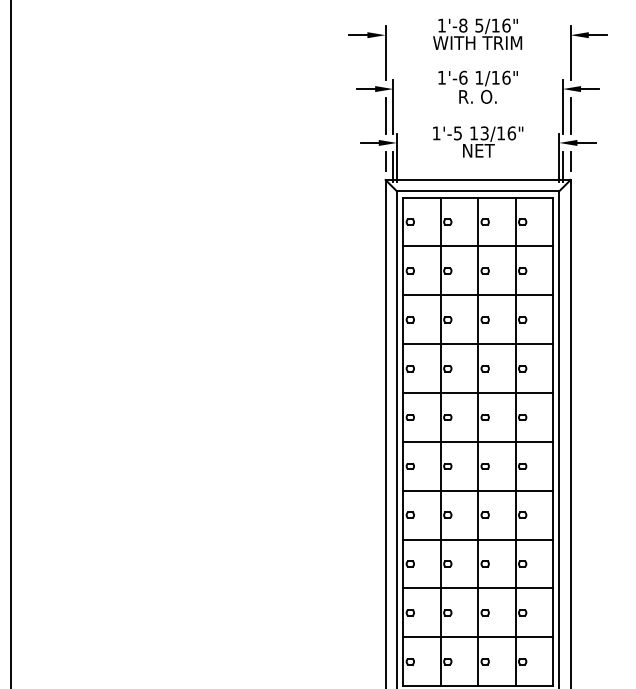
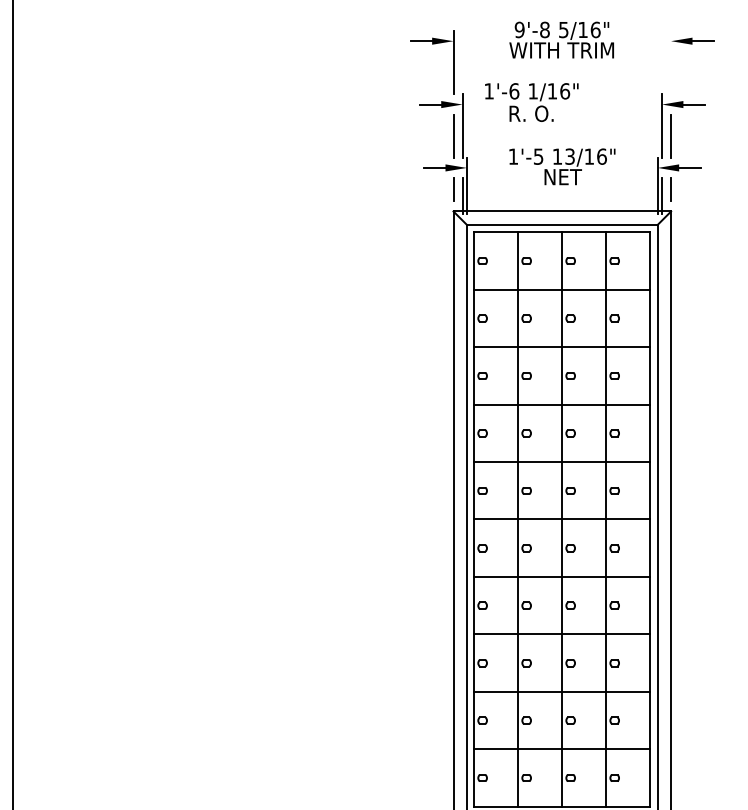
text: (441, 25) -> (519, 29), 1'-8 -> 9'-8
line: (570, 53) -> (670, 62), removed
text: (477, 86) -> (531, 101), moved

